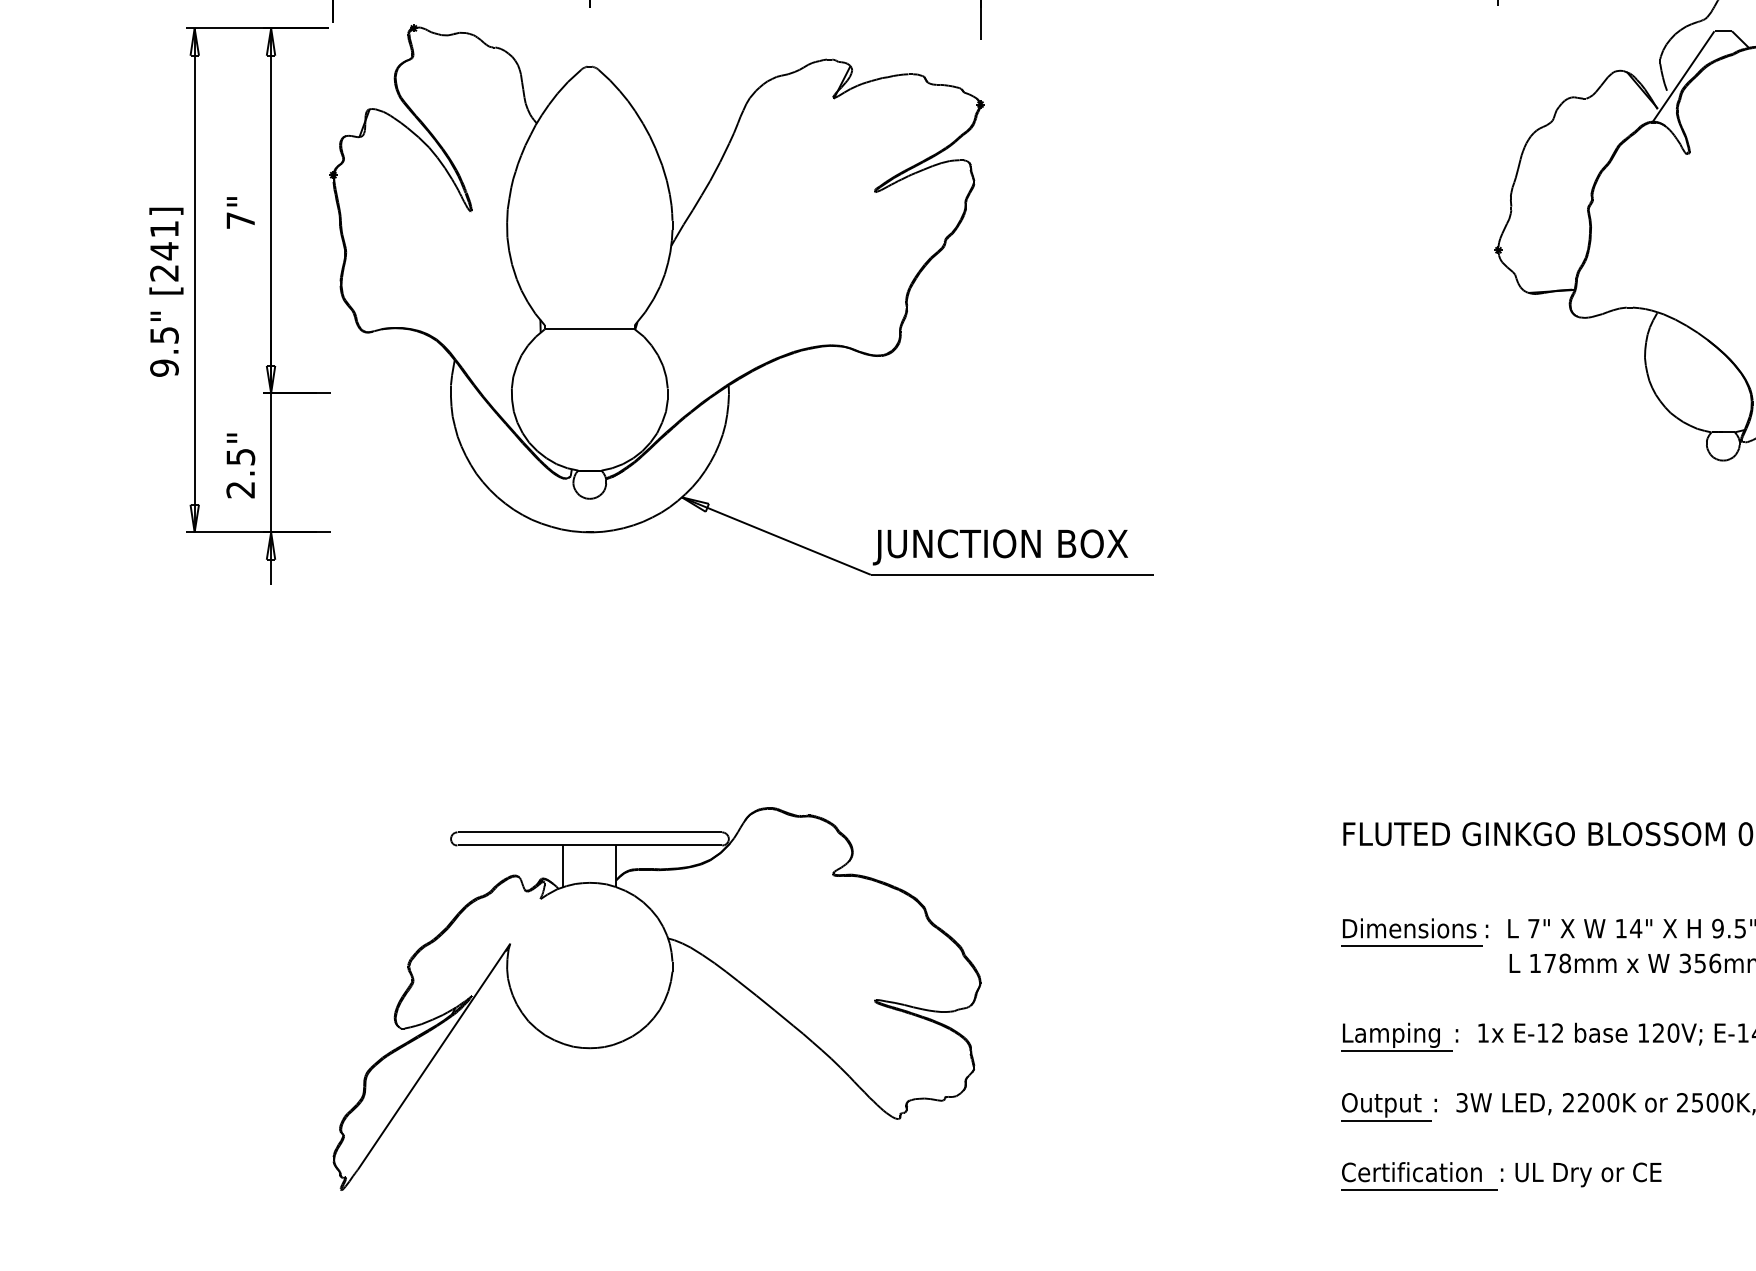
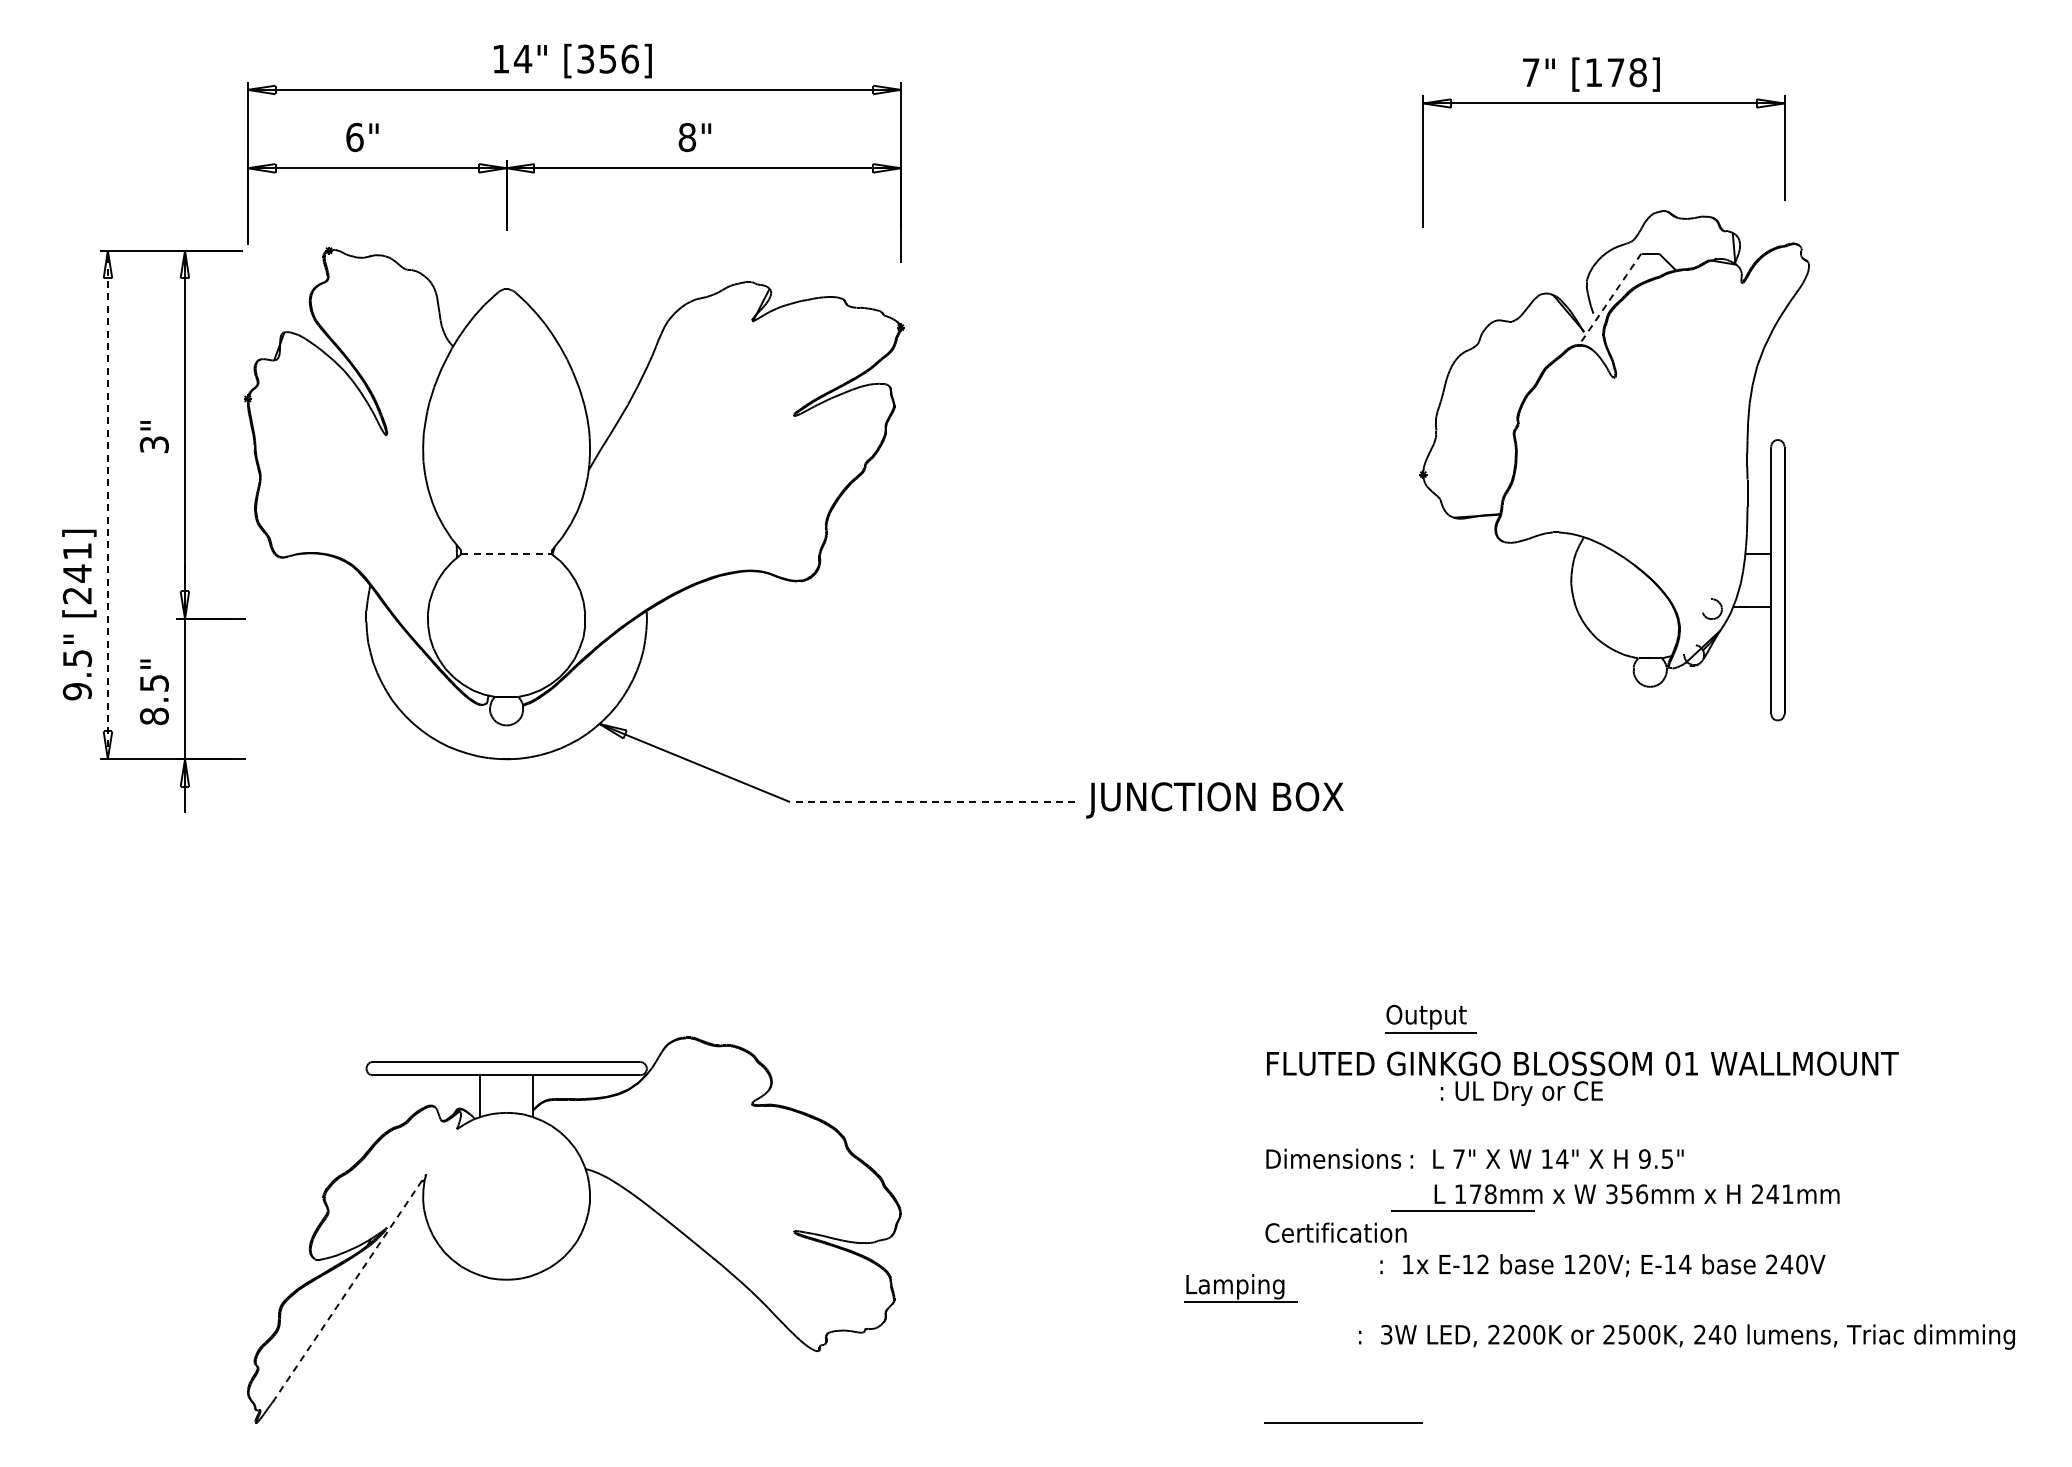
line: (1682, 76) -> (1609, 299), solid -> dashed
text: (239, 220) -> (153, 444), 7" -> 3"
line: (194, 279) -> (107, 504), solid -> dashed
text: (166, 291) -> (79, 614), moved
line: (590, 329) -> (507, 554), solid -> dashed
text: (239, 489) -> (153, 716), 2.5" -> 8.5"
text: (1000, 547) -> (1214, 800), moved
line: (1011, 575) -> (932, 802), solid -> dashed
line: (1411, 945) -> (1462, 1210), moved
part: (1396, 1037) -> (1240, 1288), moved
line: (434, 1056) -> (349, 1288), solid -> dashed
part: (1385, 1106) -> (1430, 1018), moved
text: (1411, 1171) -> (1335, 1232), moved
text: (1580, 1174) -> (1521, 1093), moved

